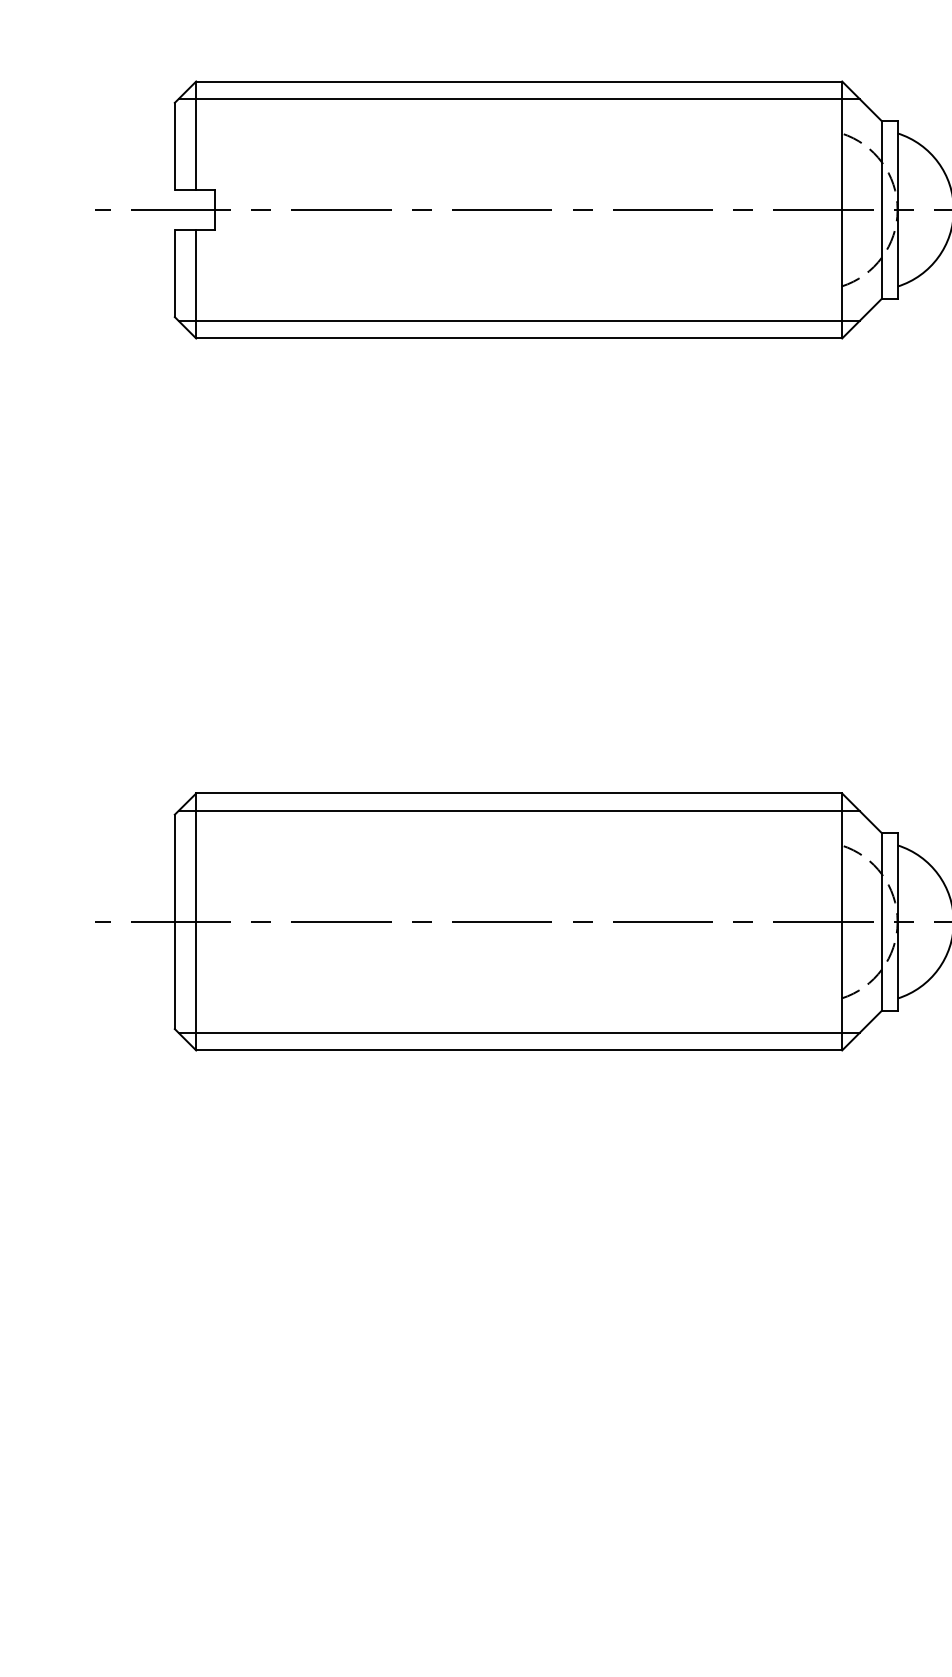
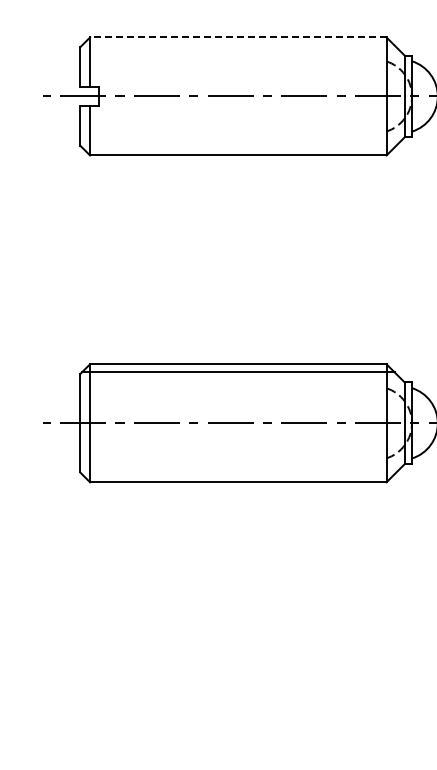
line: (517, 81) -> (237, 37), solid -> dashed
line: (519, 98) -> (238, 45), removed
line: (519, 321) -> (238, 147), removed
line: (519, 1033) -> (238, 474), removed

